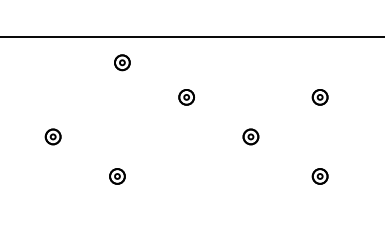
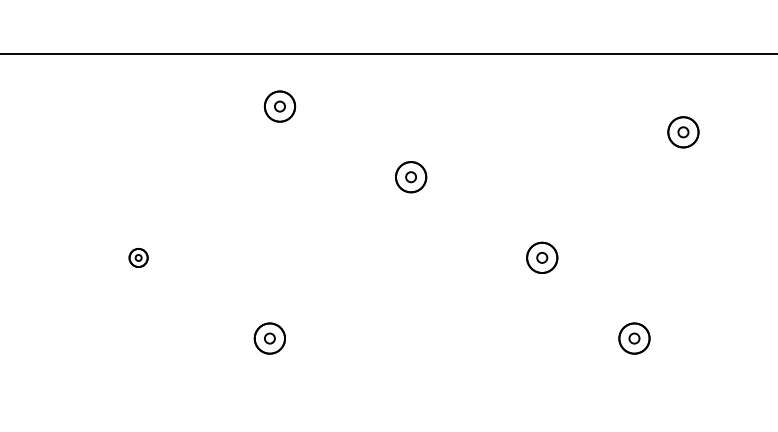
part: (319, 97) -> (682, 132), moved
part: (52, 136) -> (137, 257), size x0.6
part: (319, 176) -> (633, 338), moved

